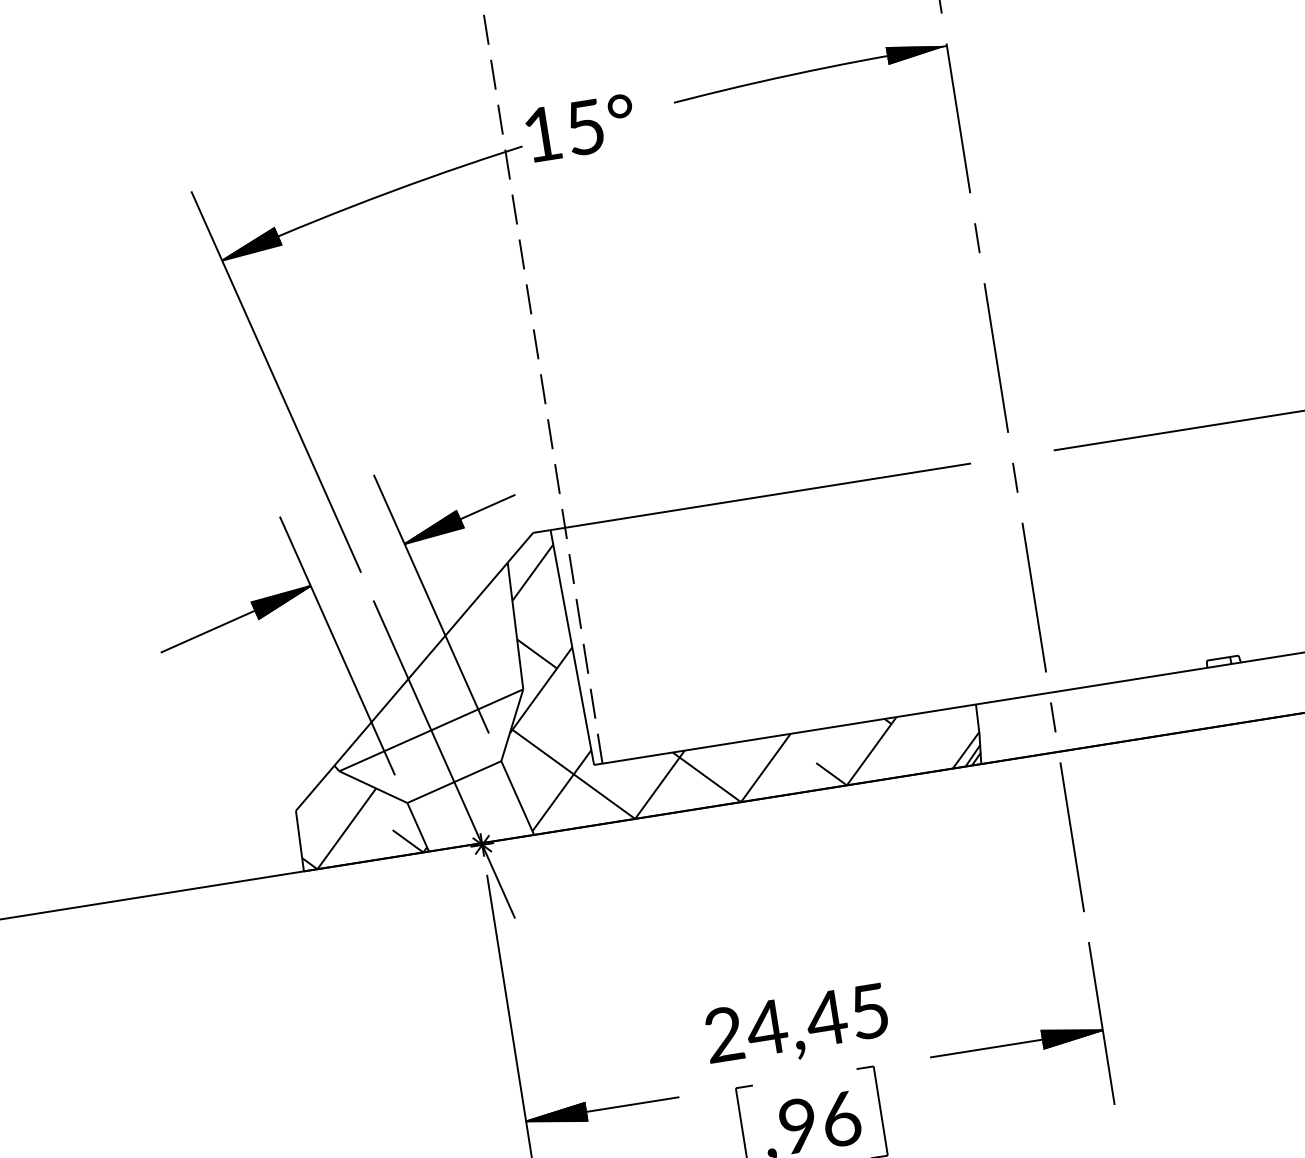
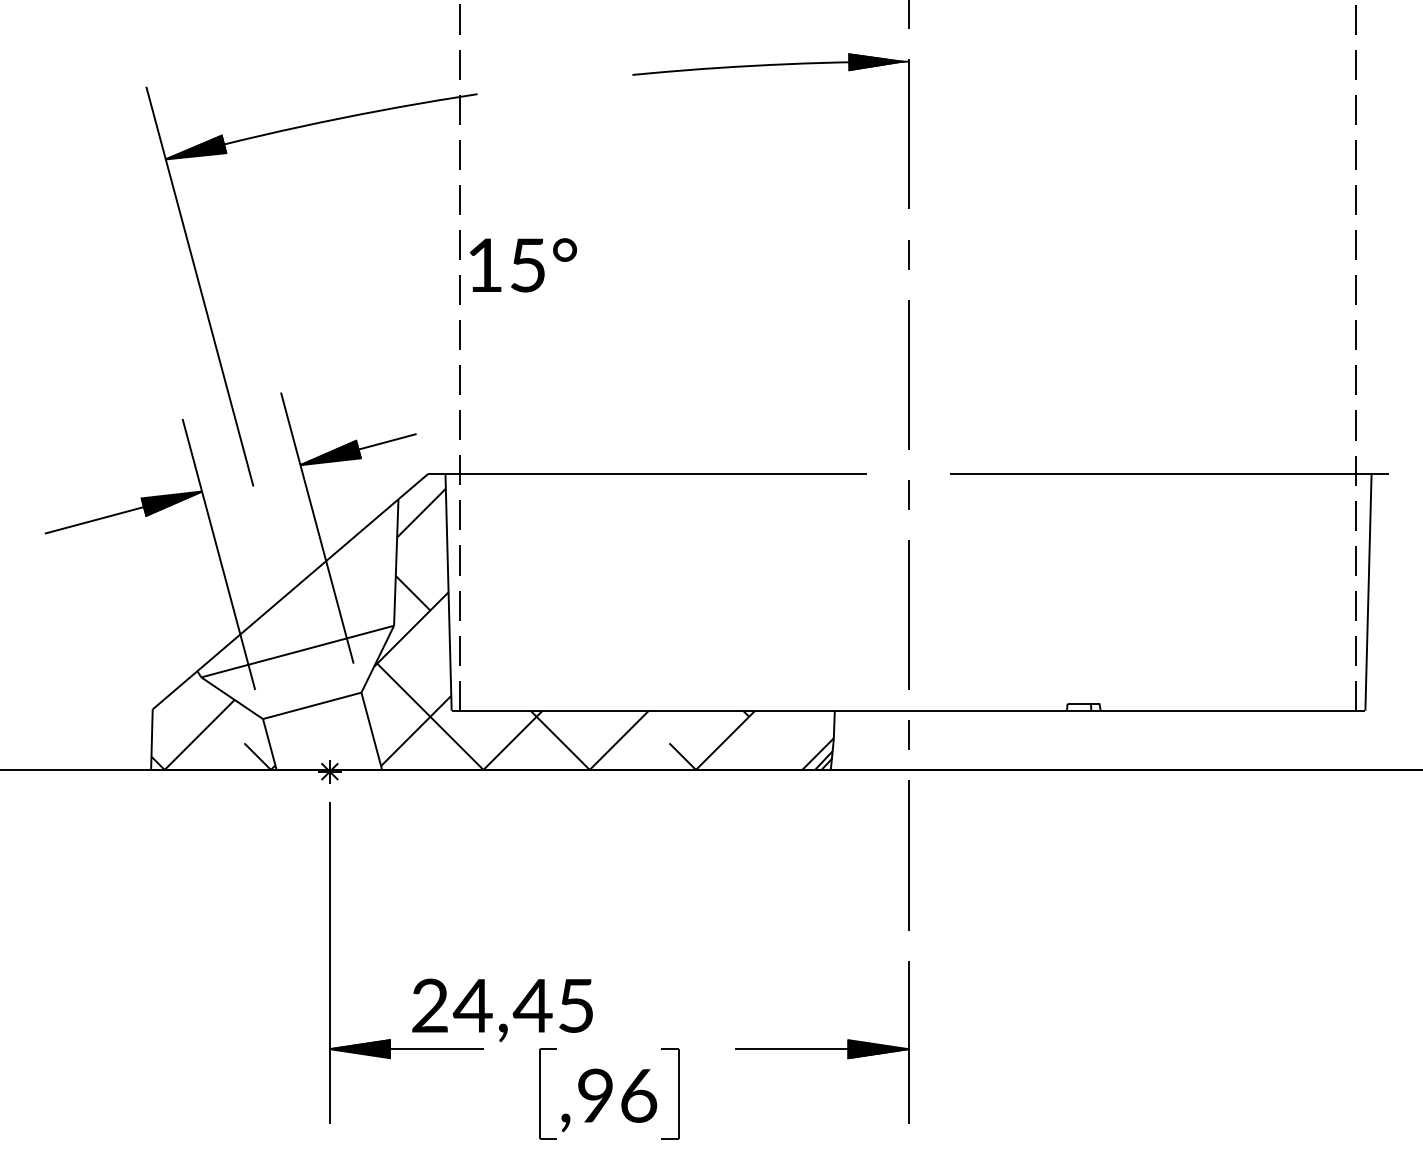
text: (580, 128) -> (523, 265), moved
line: (443, 758) -> (305, 681), removed
text: (796, 1027) -> (502, 1010), moved

